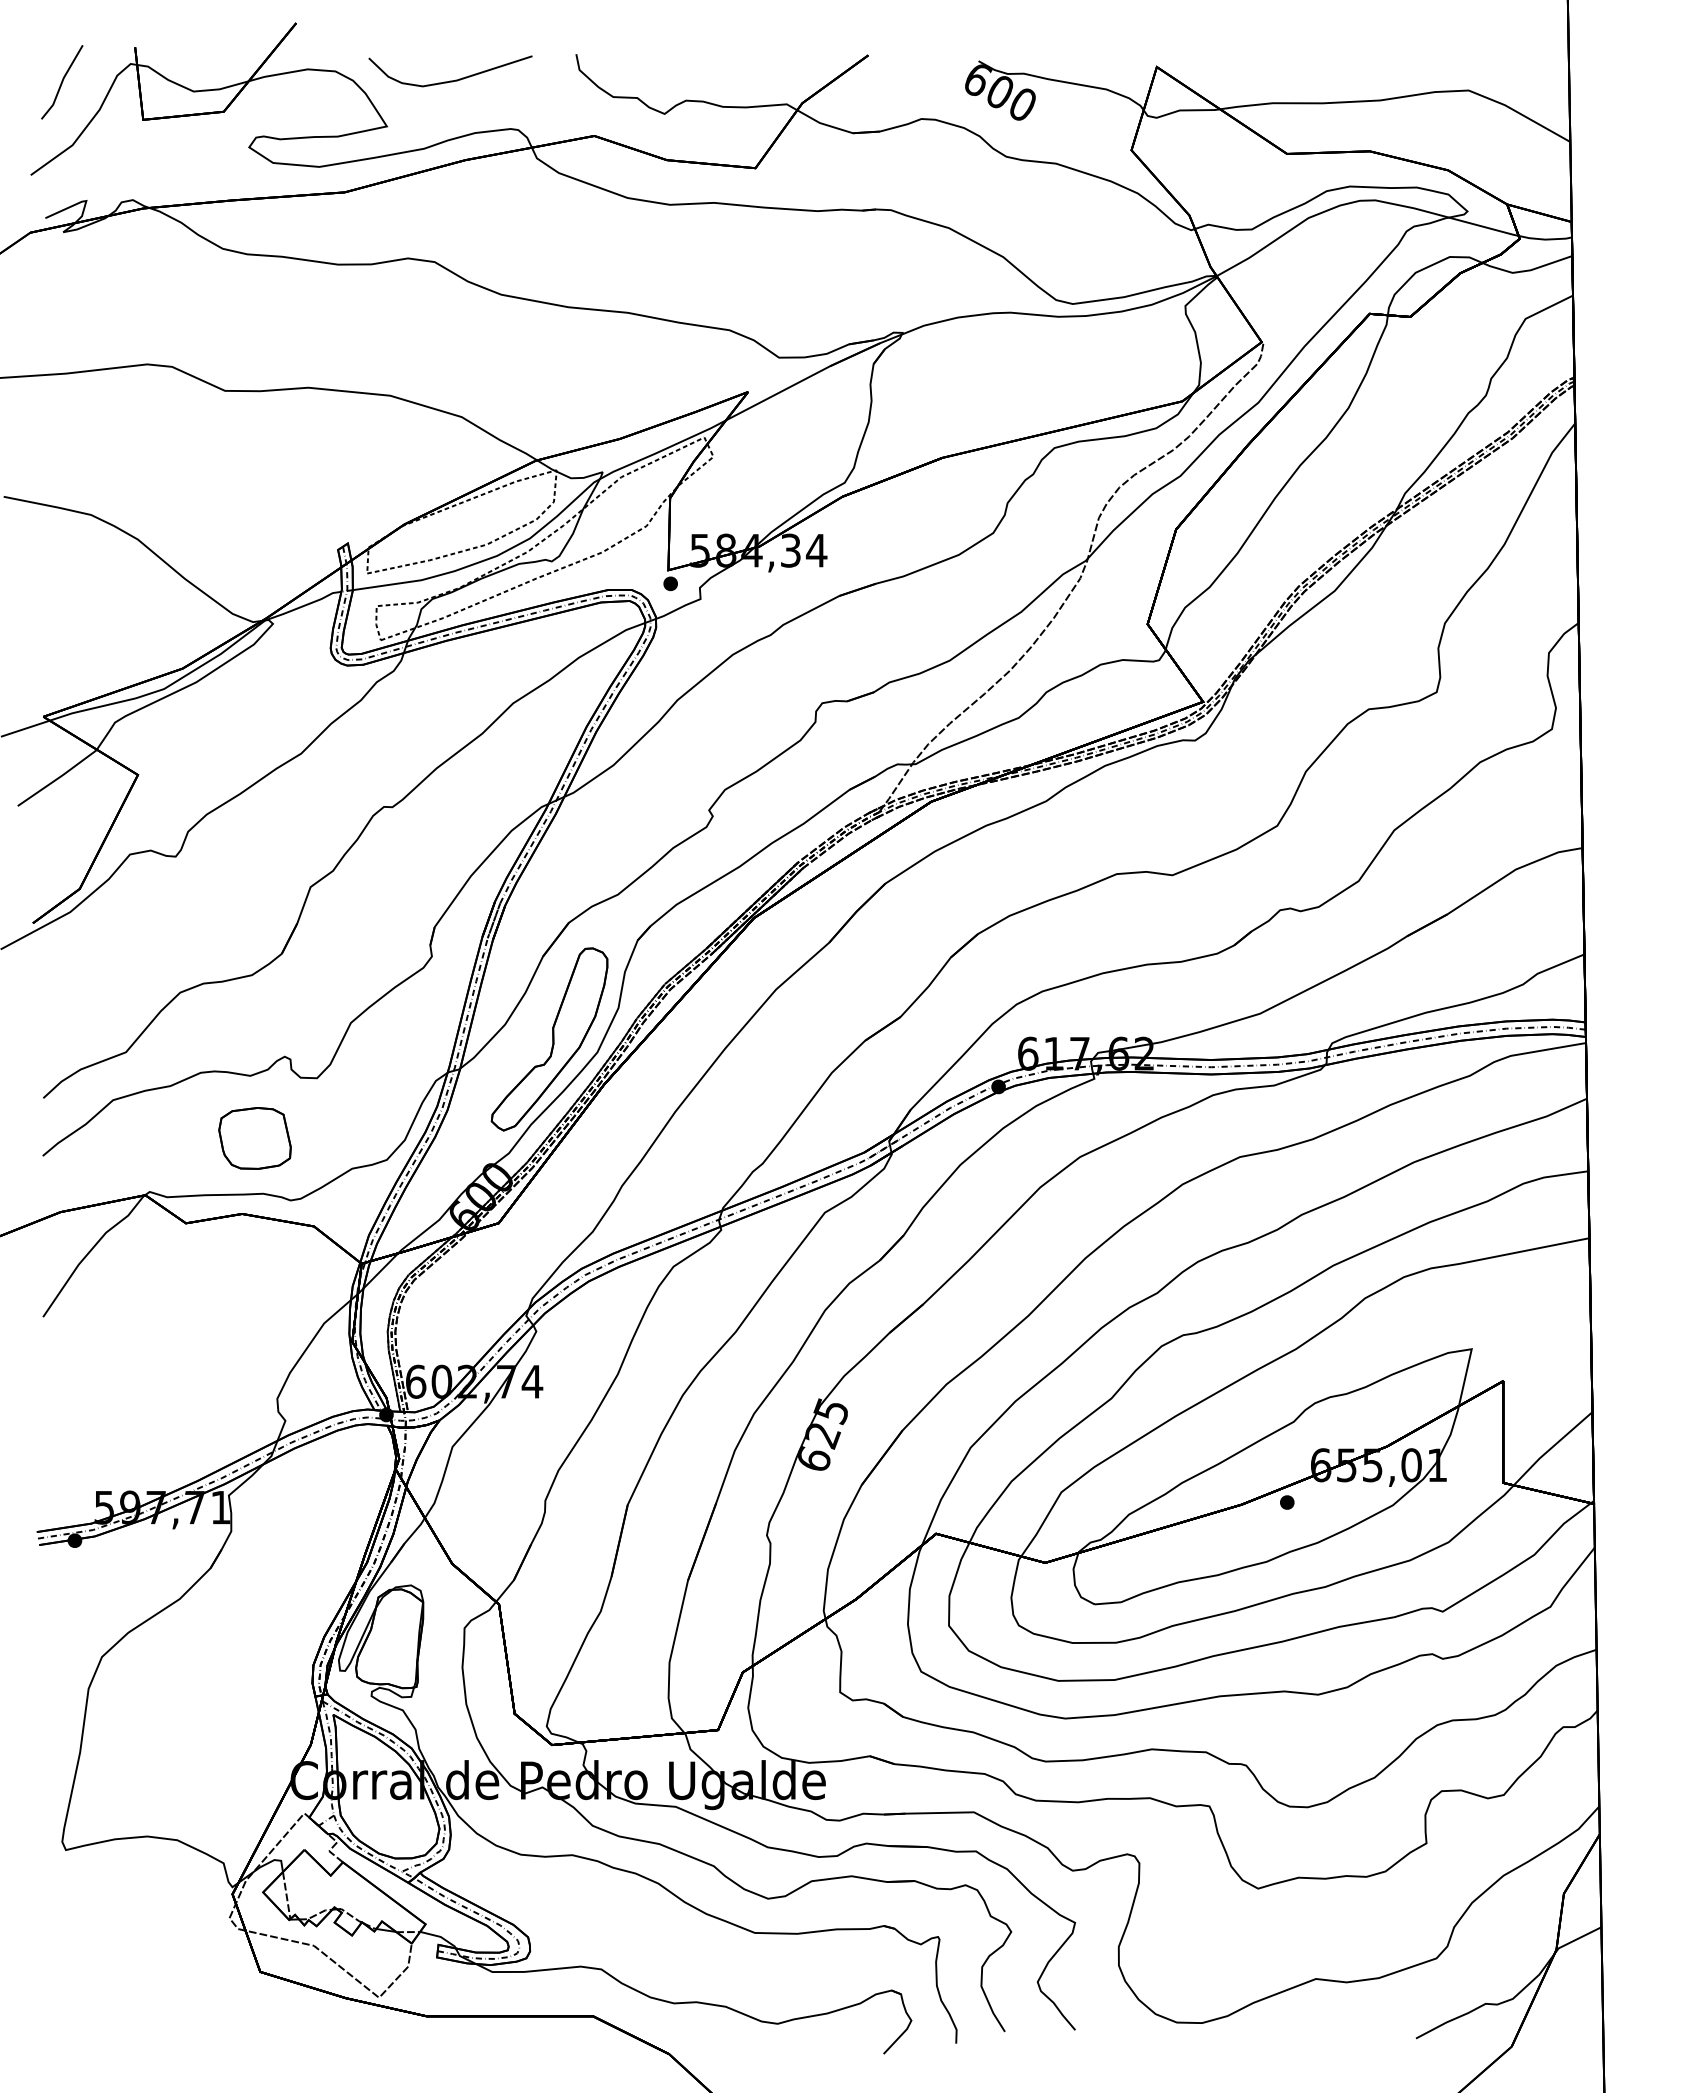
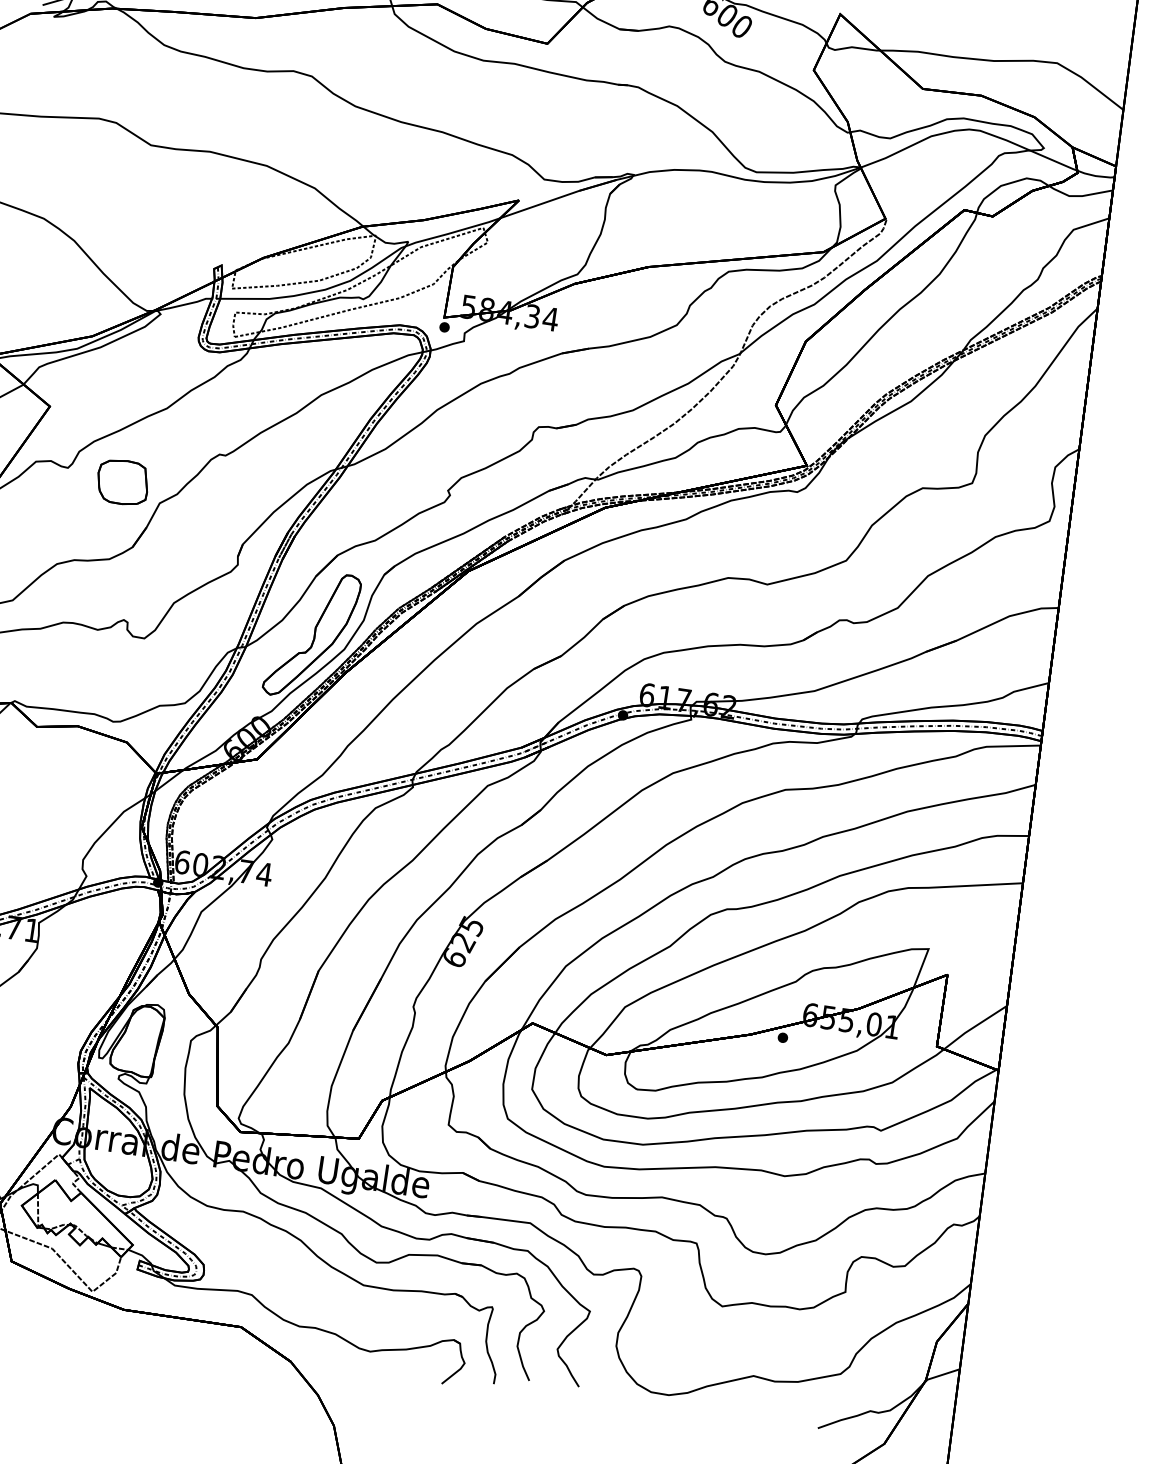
part: (254, 1138) -> (122, 482), moved

